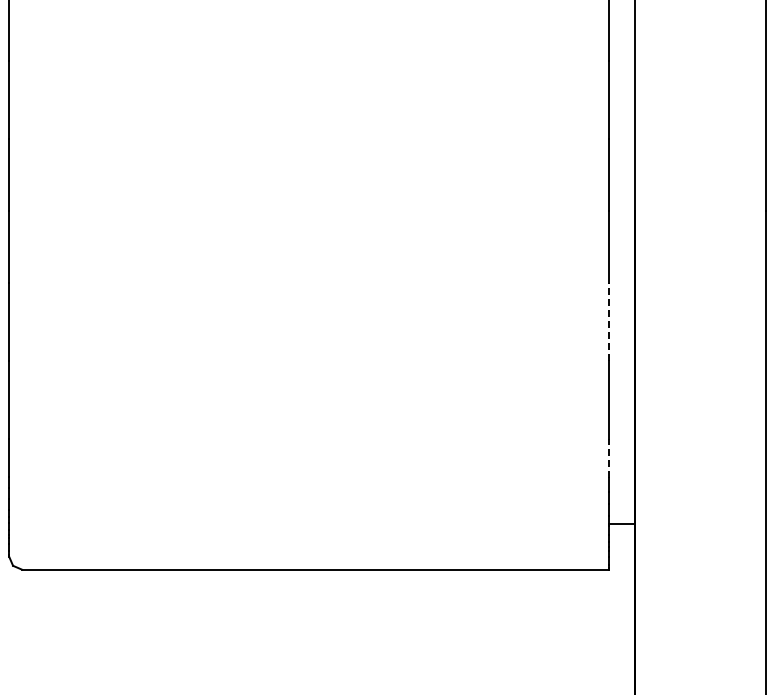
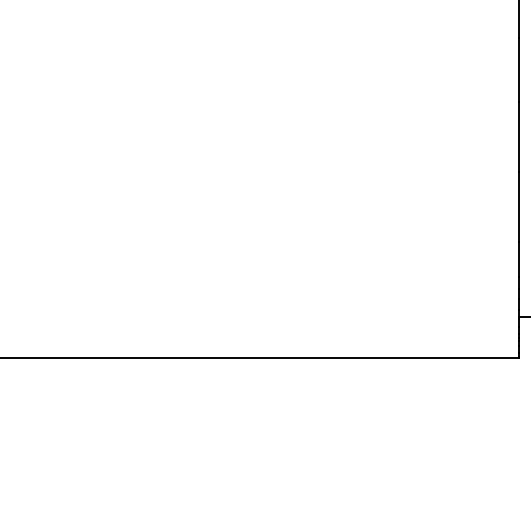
line: (609, 321) -> (519, 136), dashed -> solid
line: (609, 458) -> (519, 258), dashed -> solid

